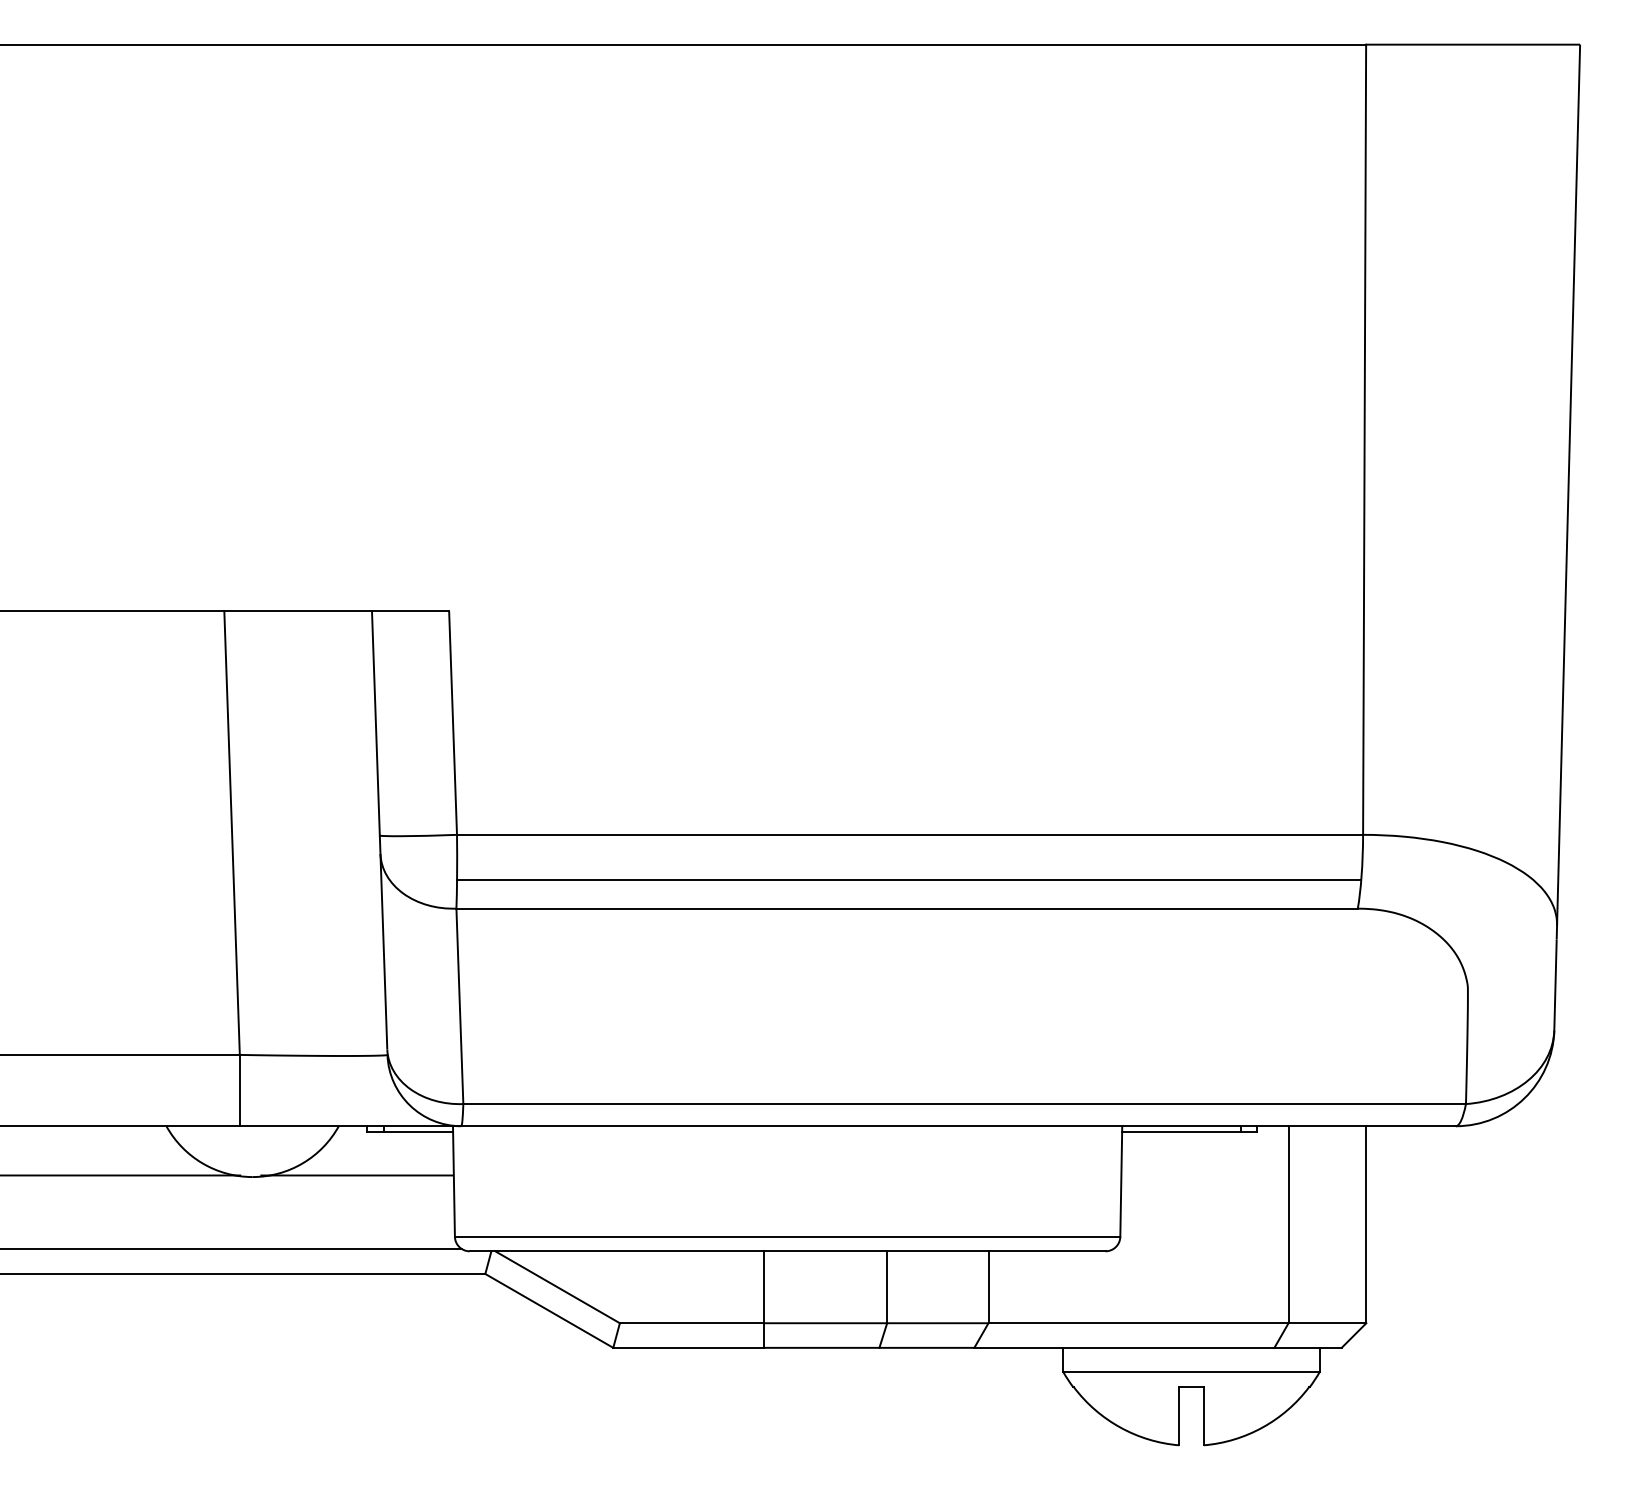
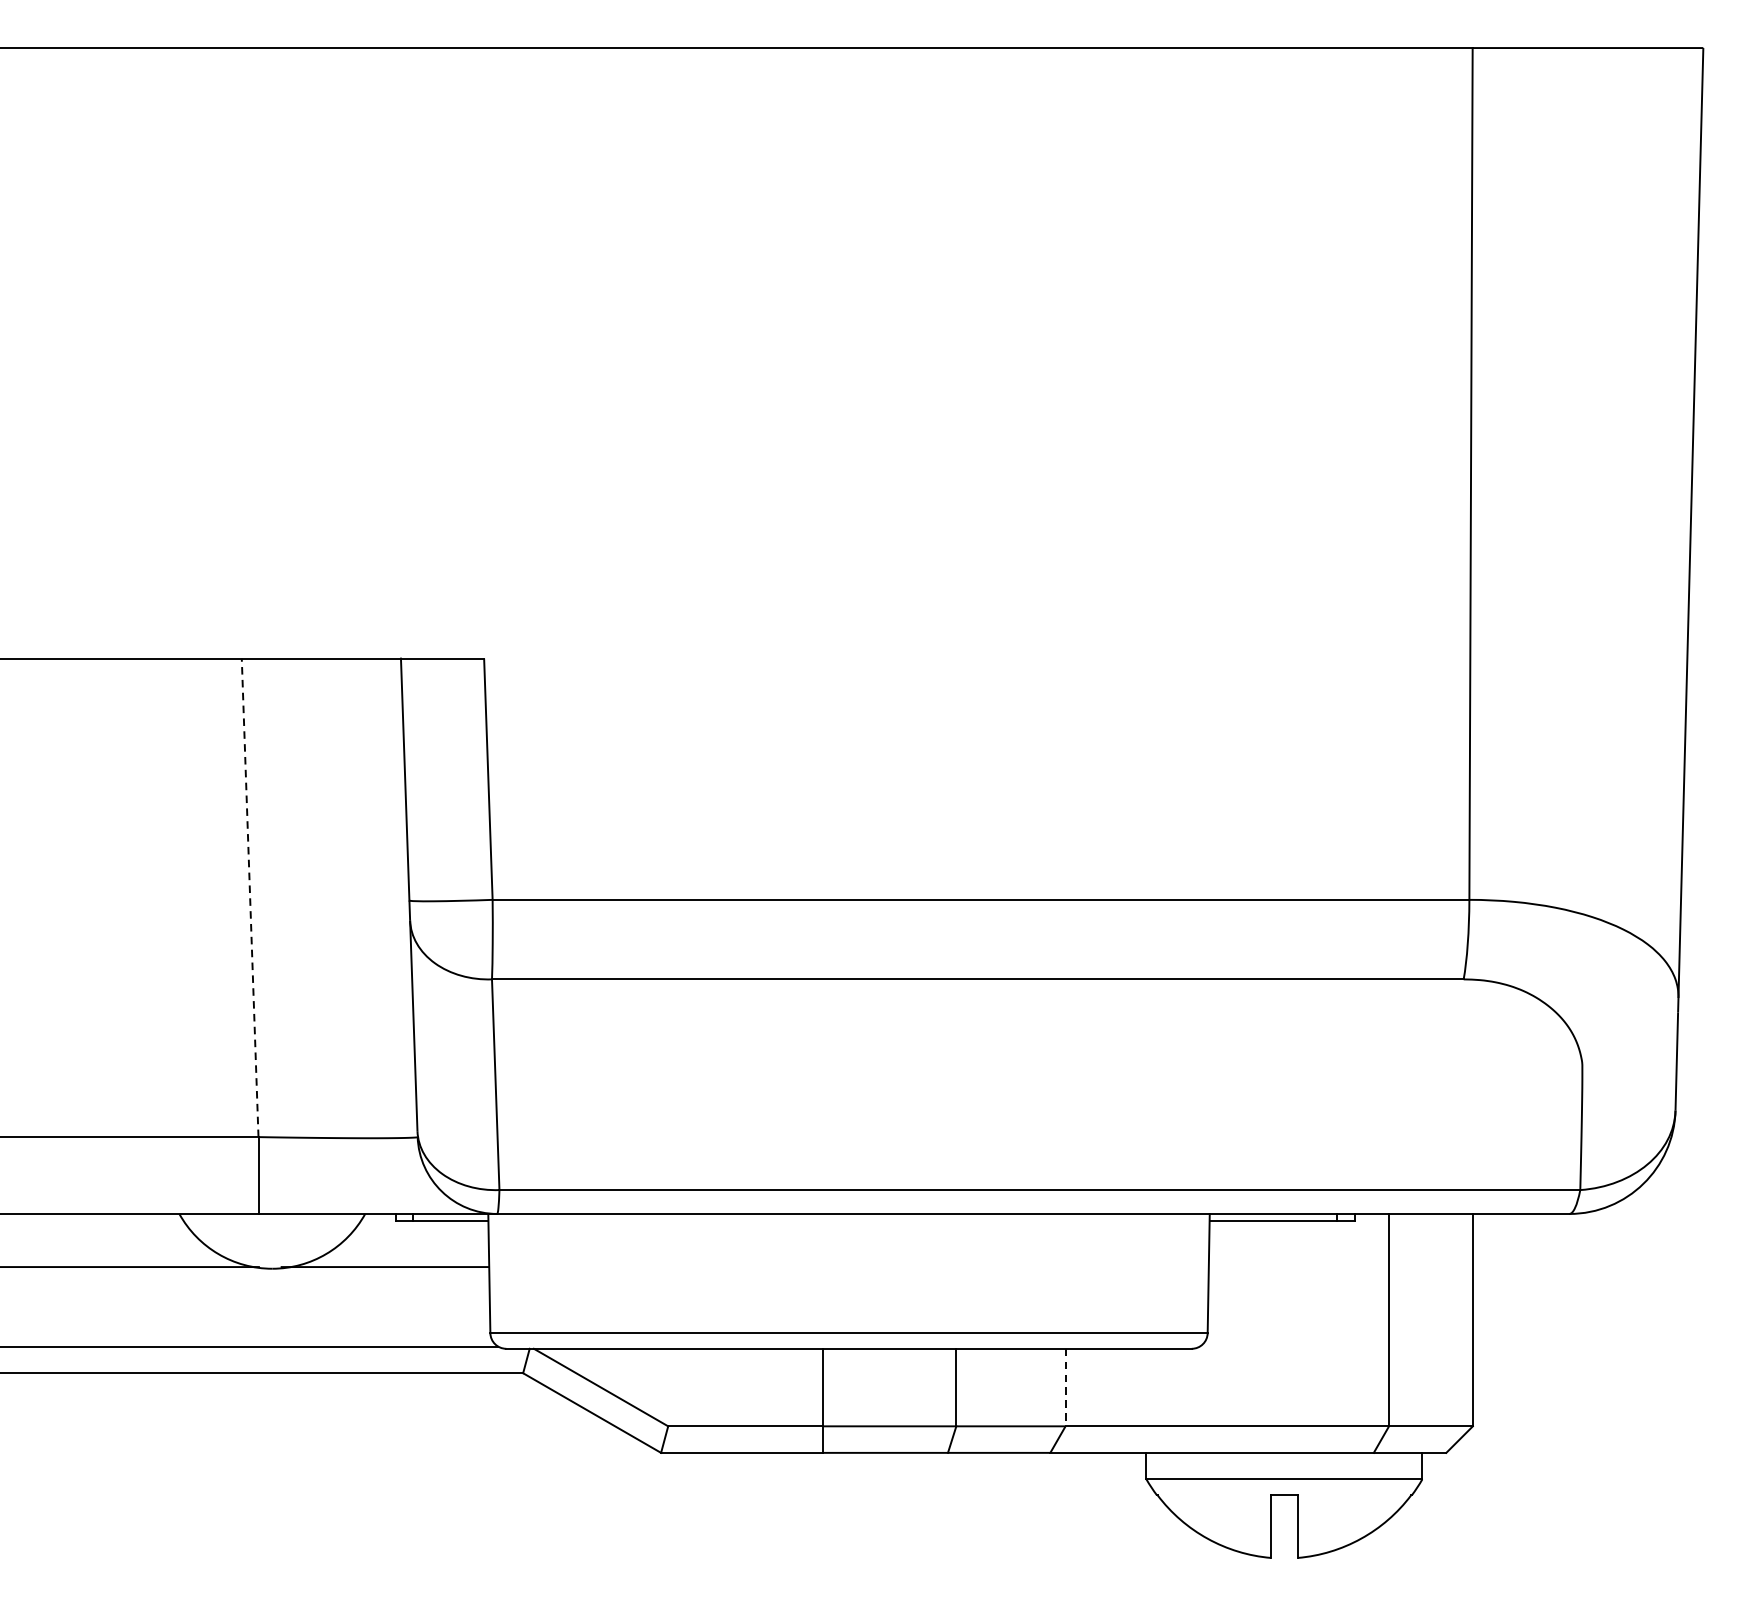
line: (232, 832) -> (250, 897), solid -> dashed
line: (909, 880) -> (980, 949), removed
line: (988, 1287) -> (1065, 1387), solid -> dashed

